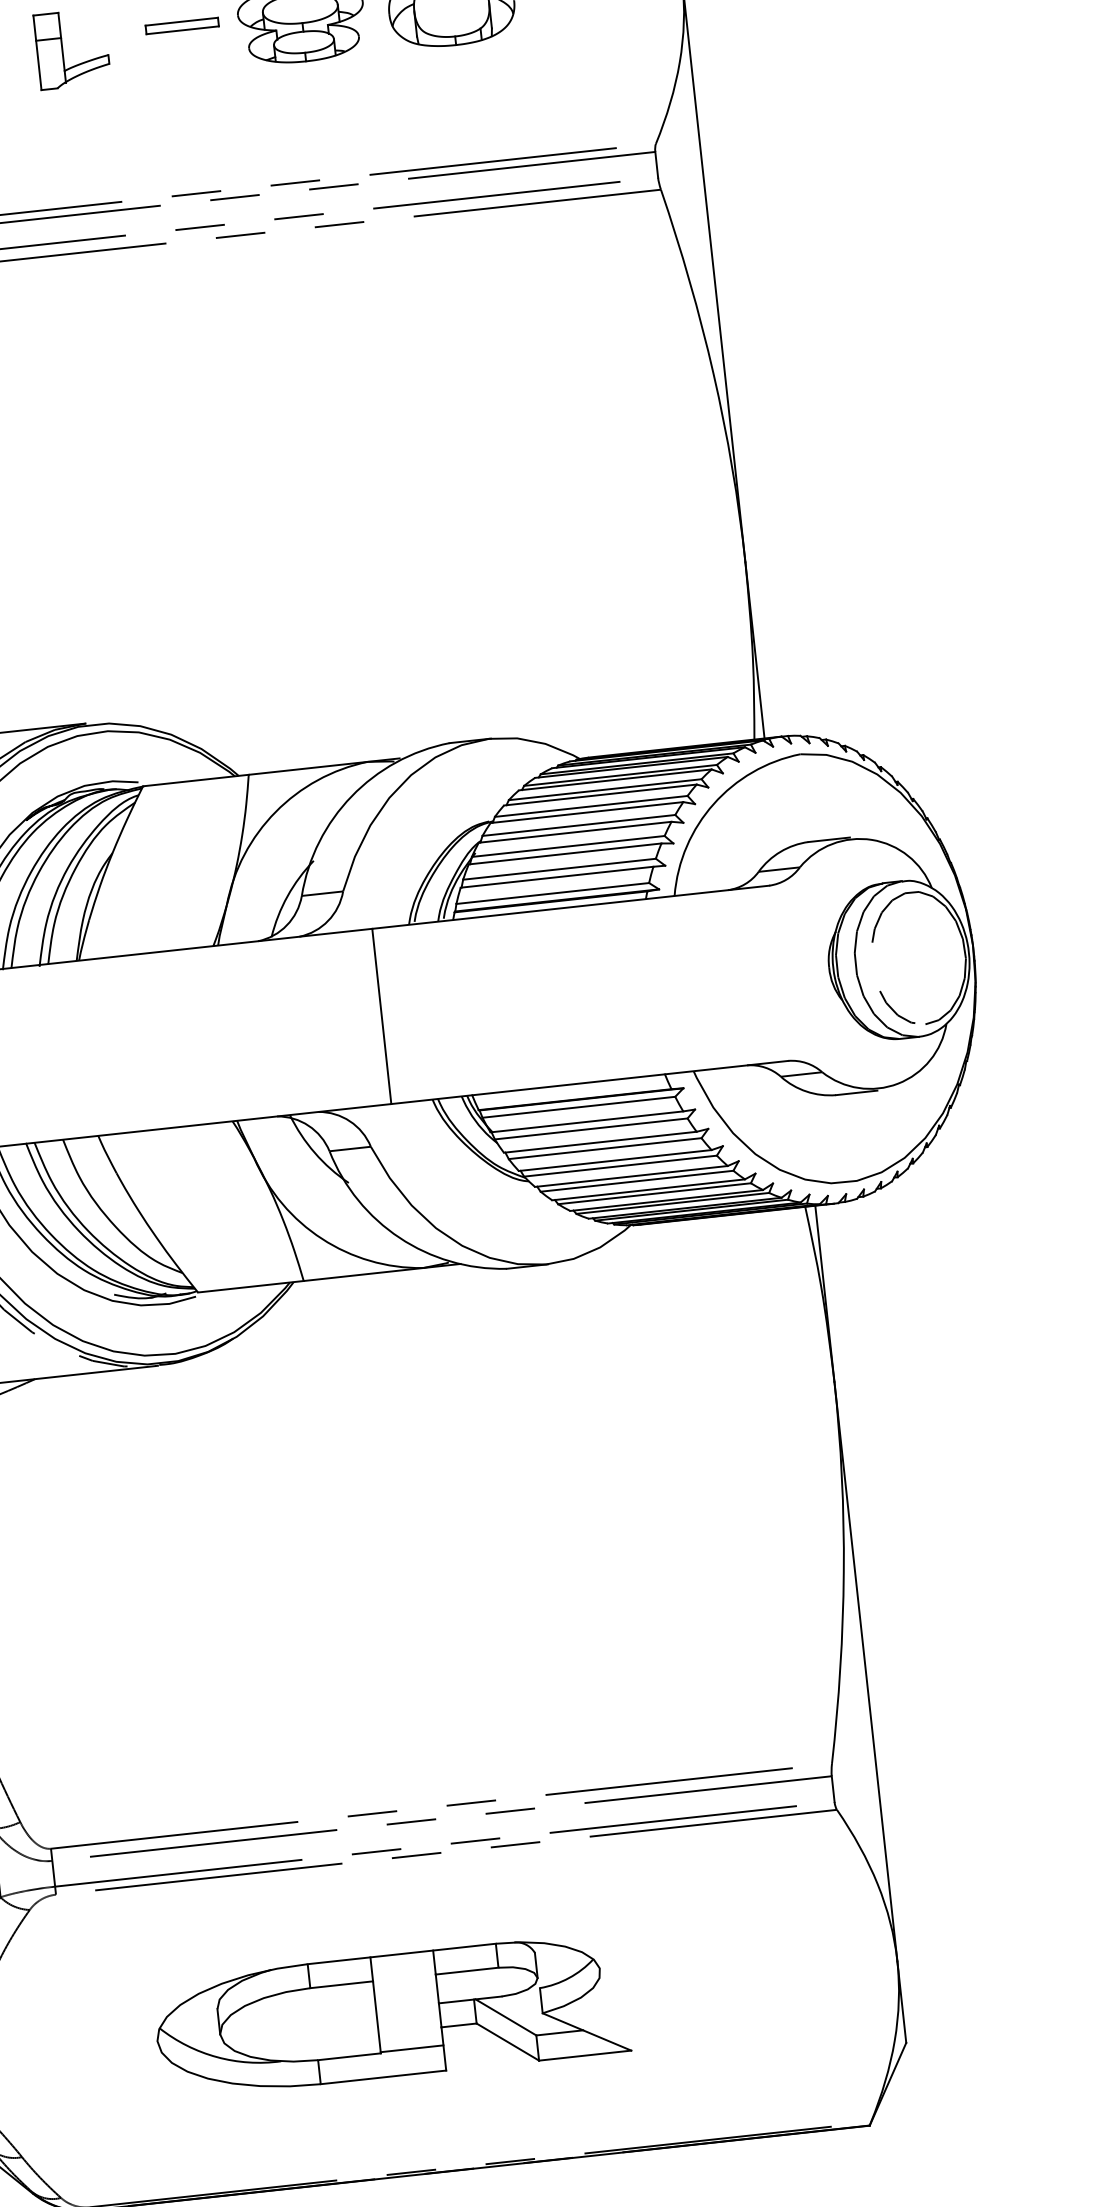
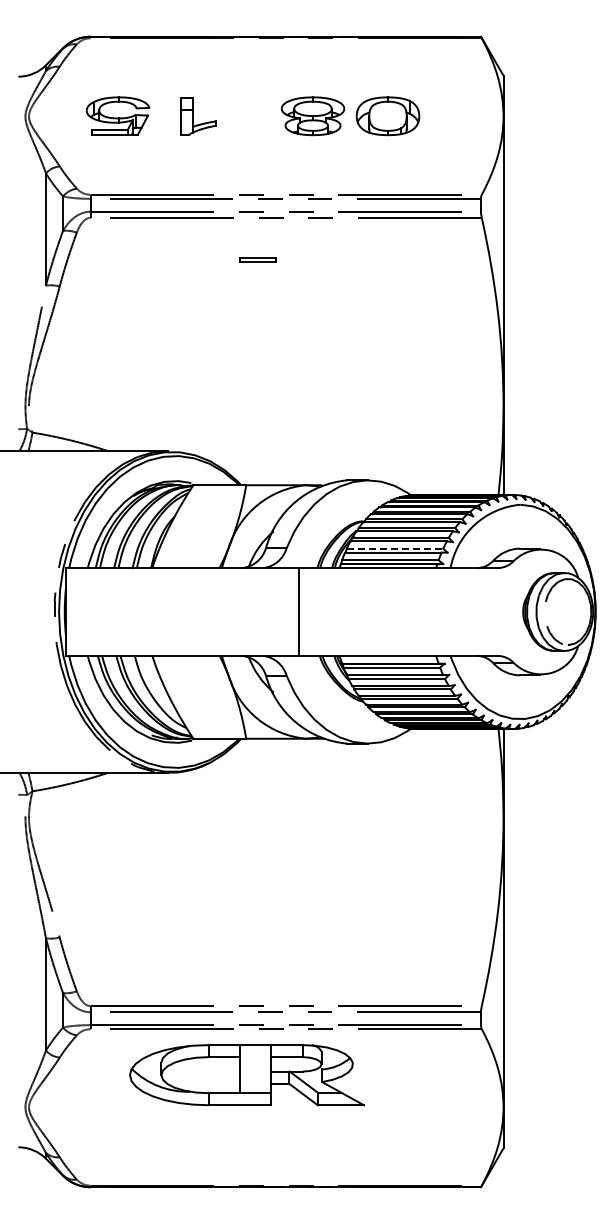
part: (181, 24) -> (257, 259), moved
line: (560, 868) -> (395, 548), solid -> dashed
part: (390, 2016) -> (246, 1075), moved

